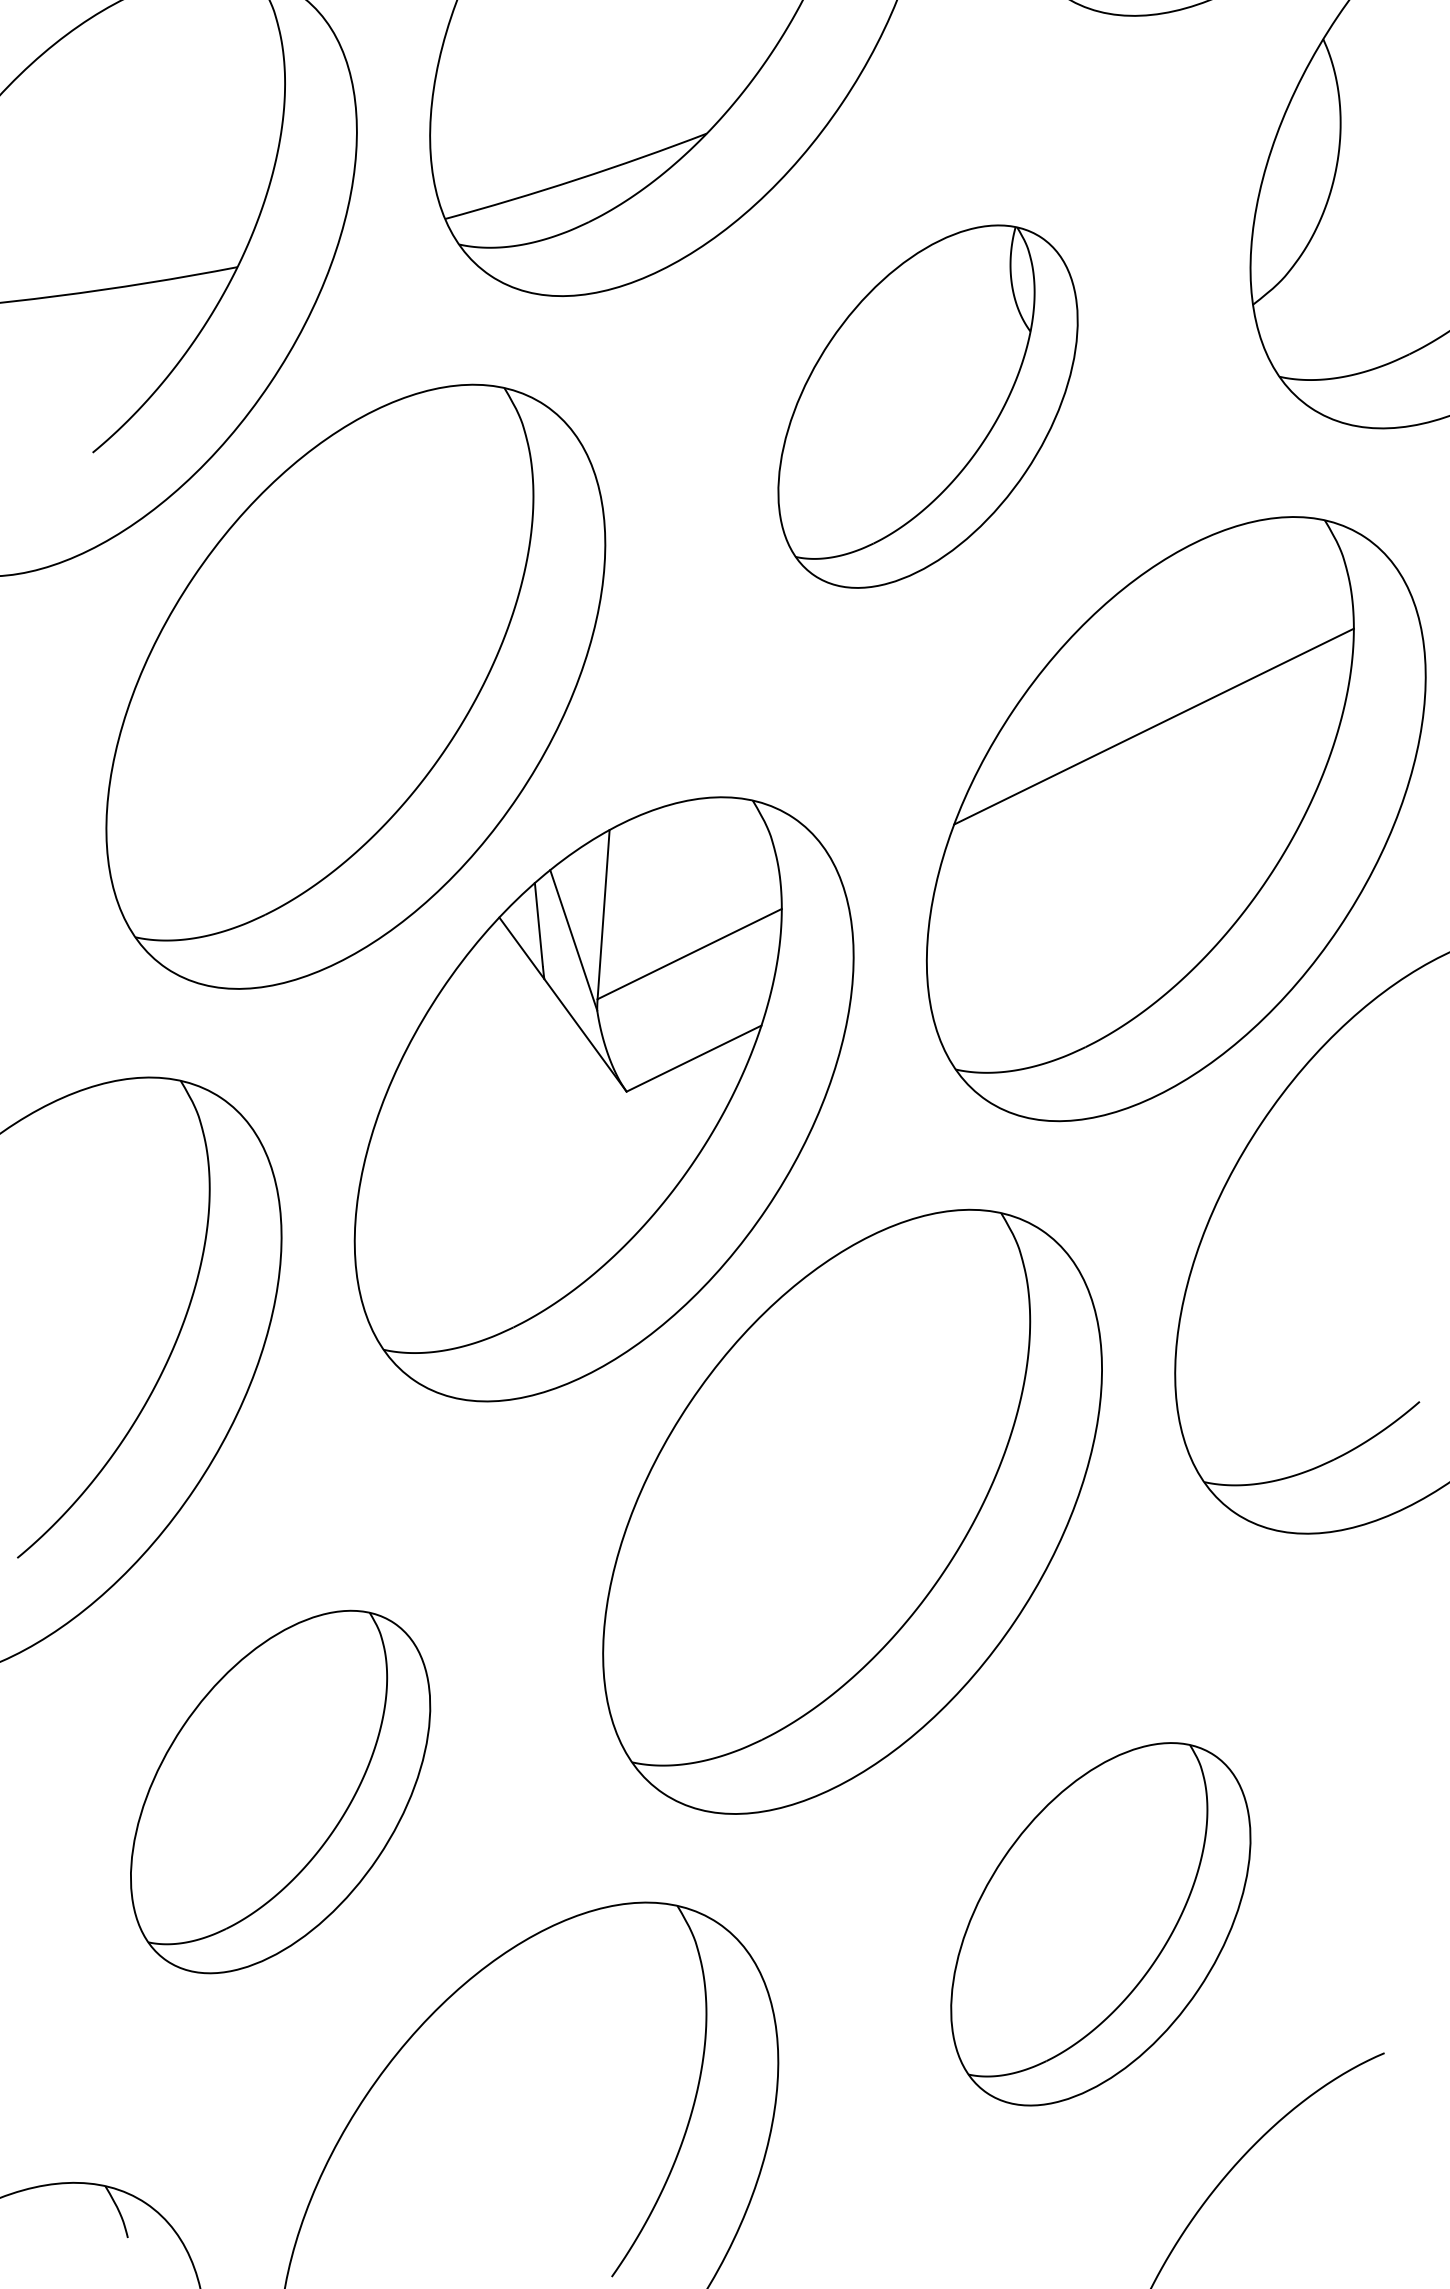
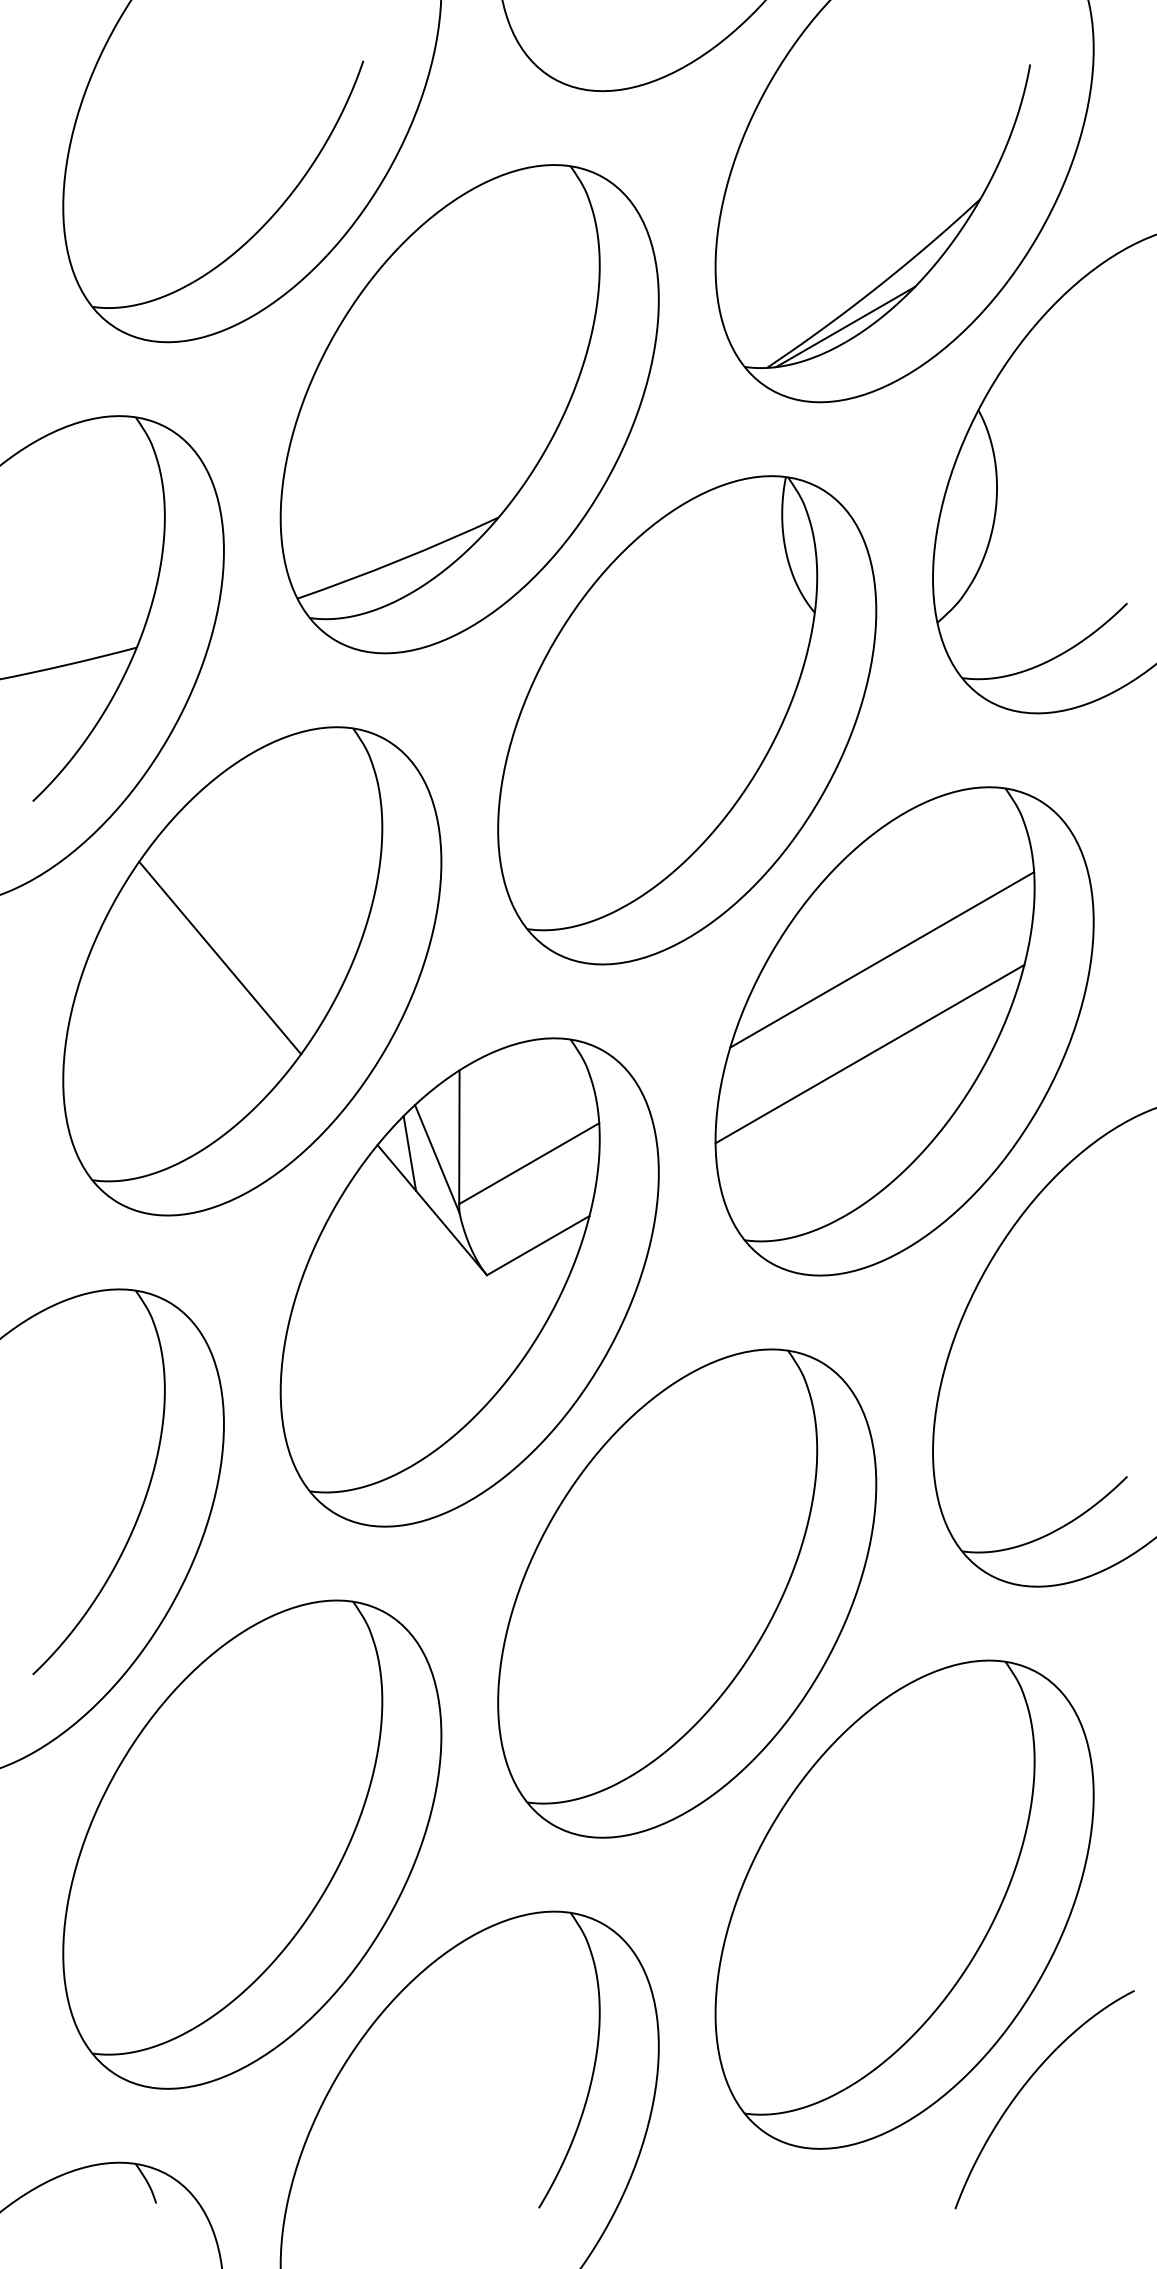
part: (928, 406) -> (687, 720), size x1.67
line: (316, 666) -> (220, 957), added
line: (1129, 845) -> (869, 1054), added
part: (280, 1791) -> (252, 1844), size x1.67
part: (1100, 1924) -> (904, 1904), size x1.67

